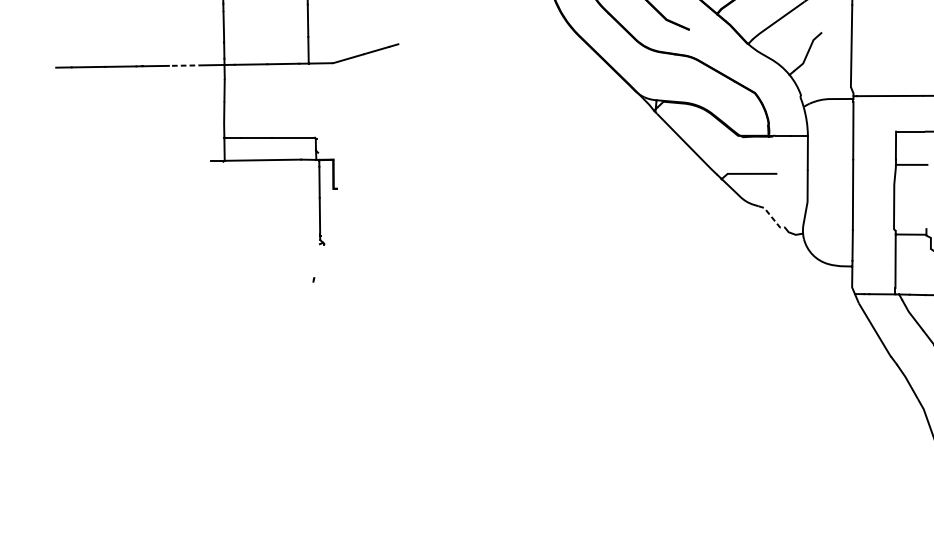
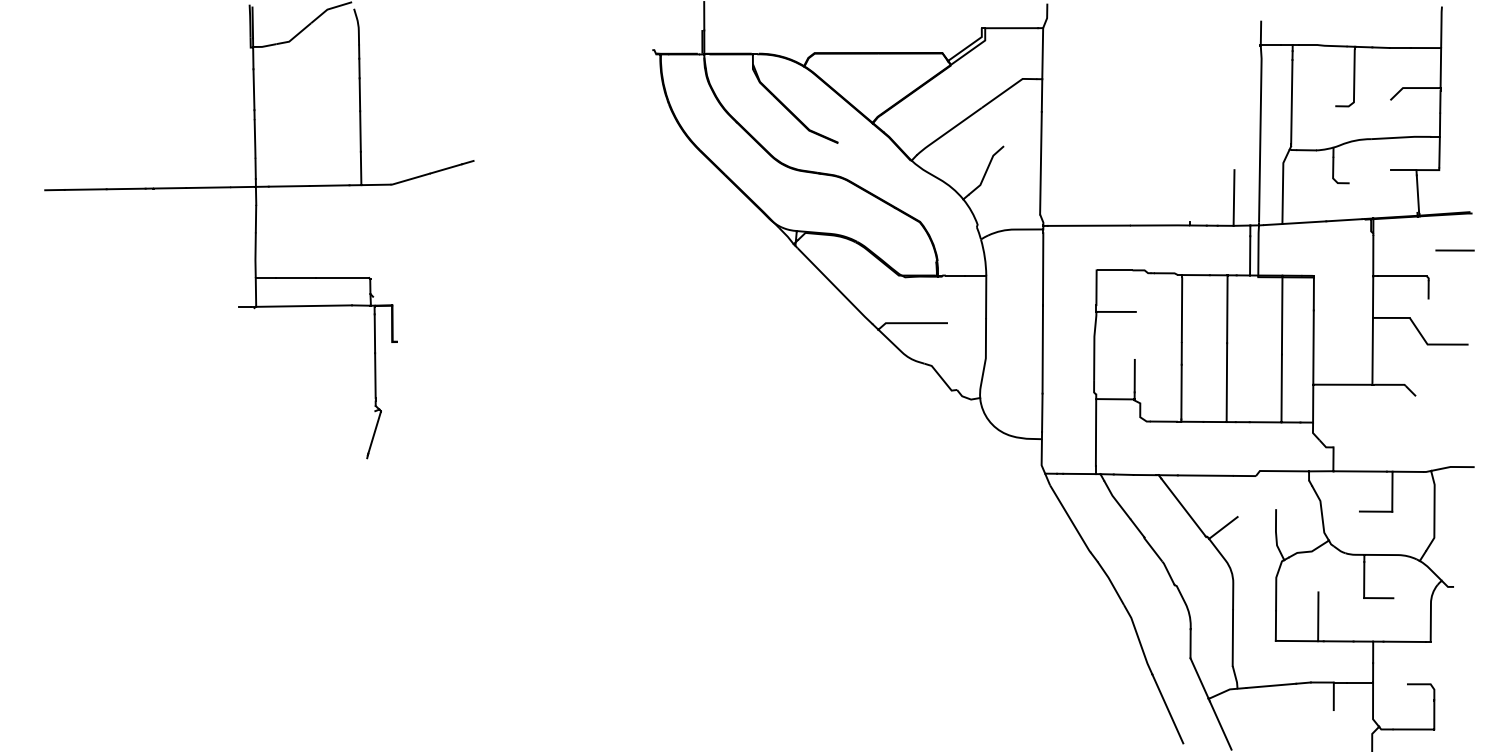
line: (186, 65) -> (208, 187), dashed -> solid
line: (926, 215) -> (1134, 375), added
line: (772, 217) -> (941, 377), dashed -> solid
line: (319, 261) -> (374, 432), added

